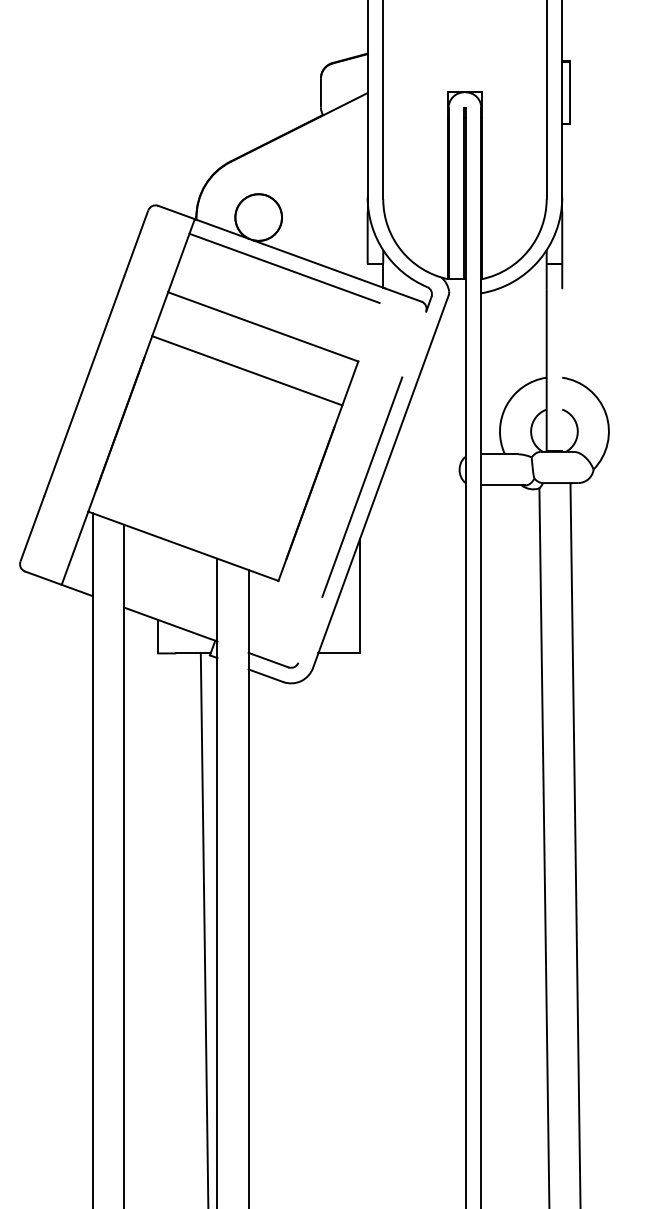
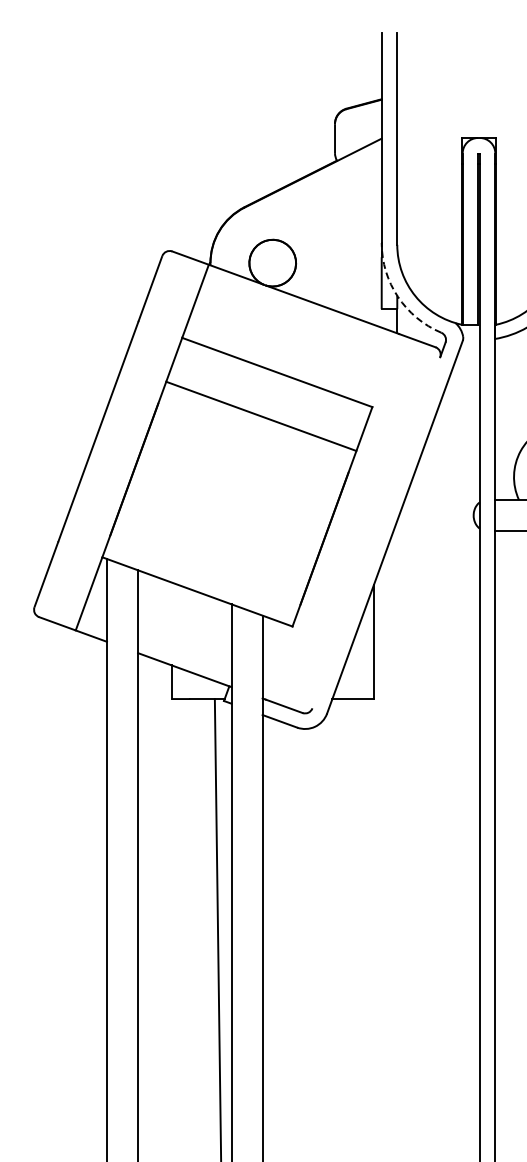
arc: (383, 251) -> (397, 297), solid -> dashed
line: (284, 268) -> (298, 314), removed
line: (362, 486) -> (376, 532), removed

